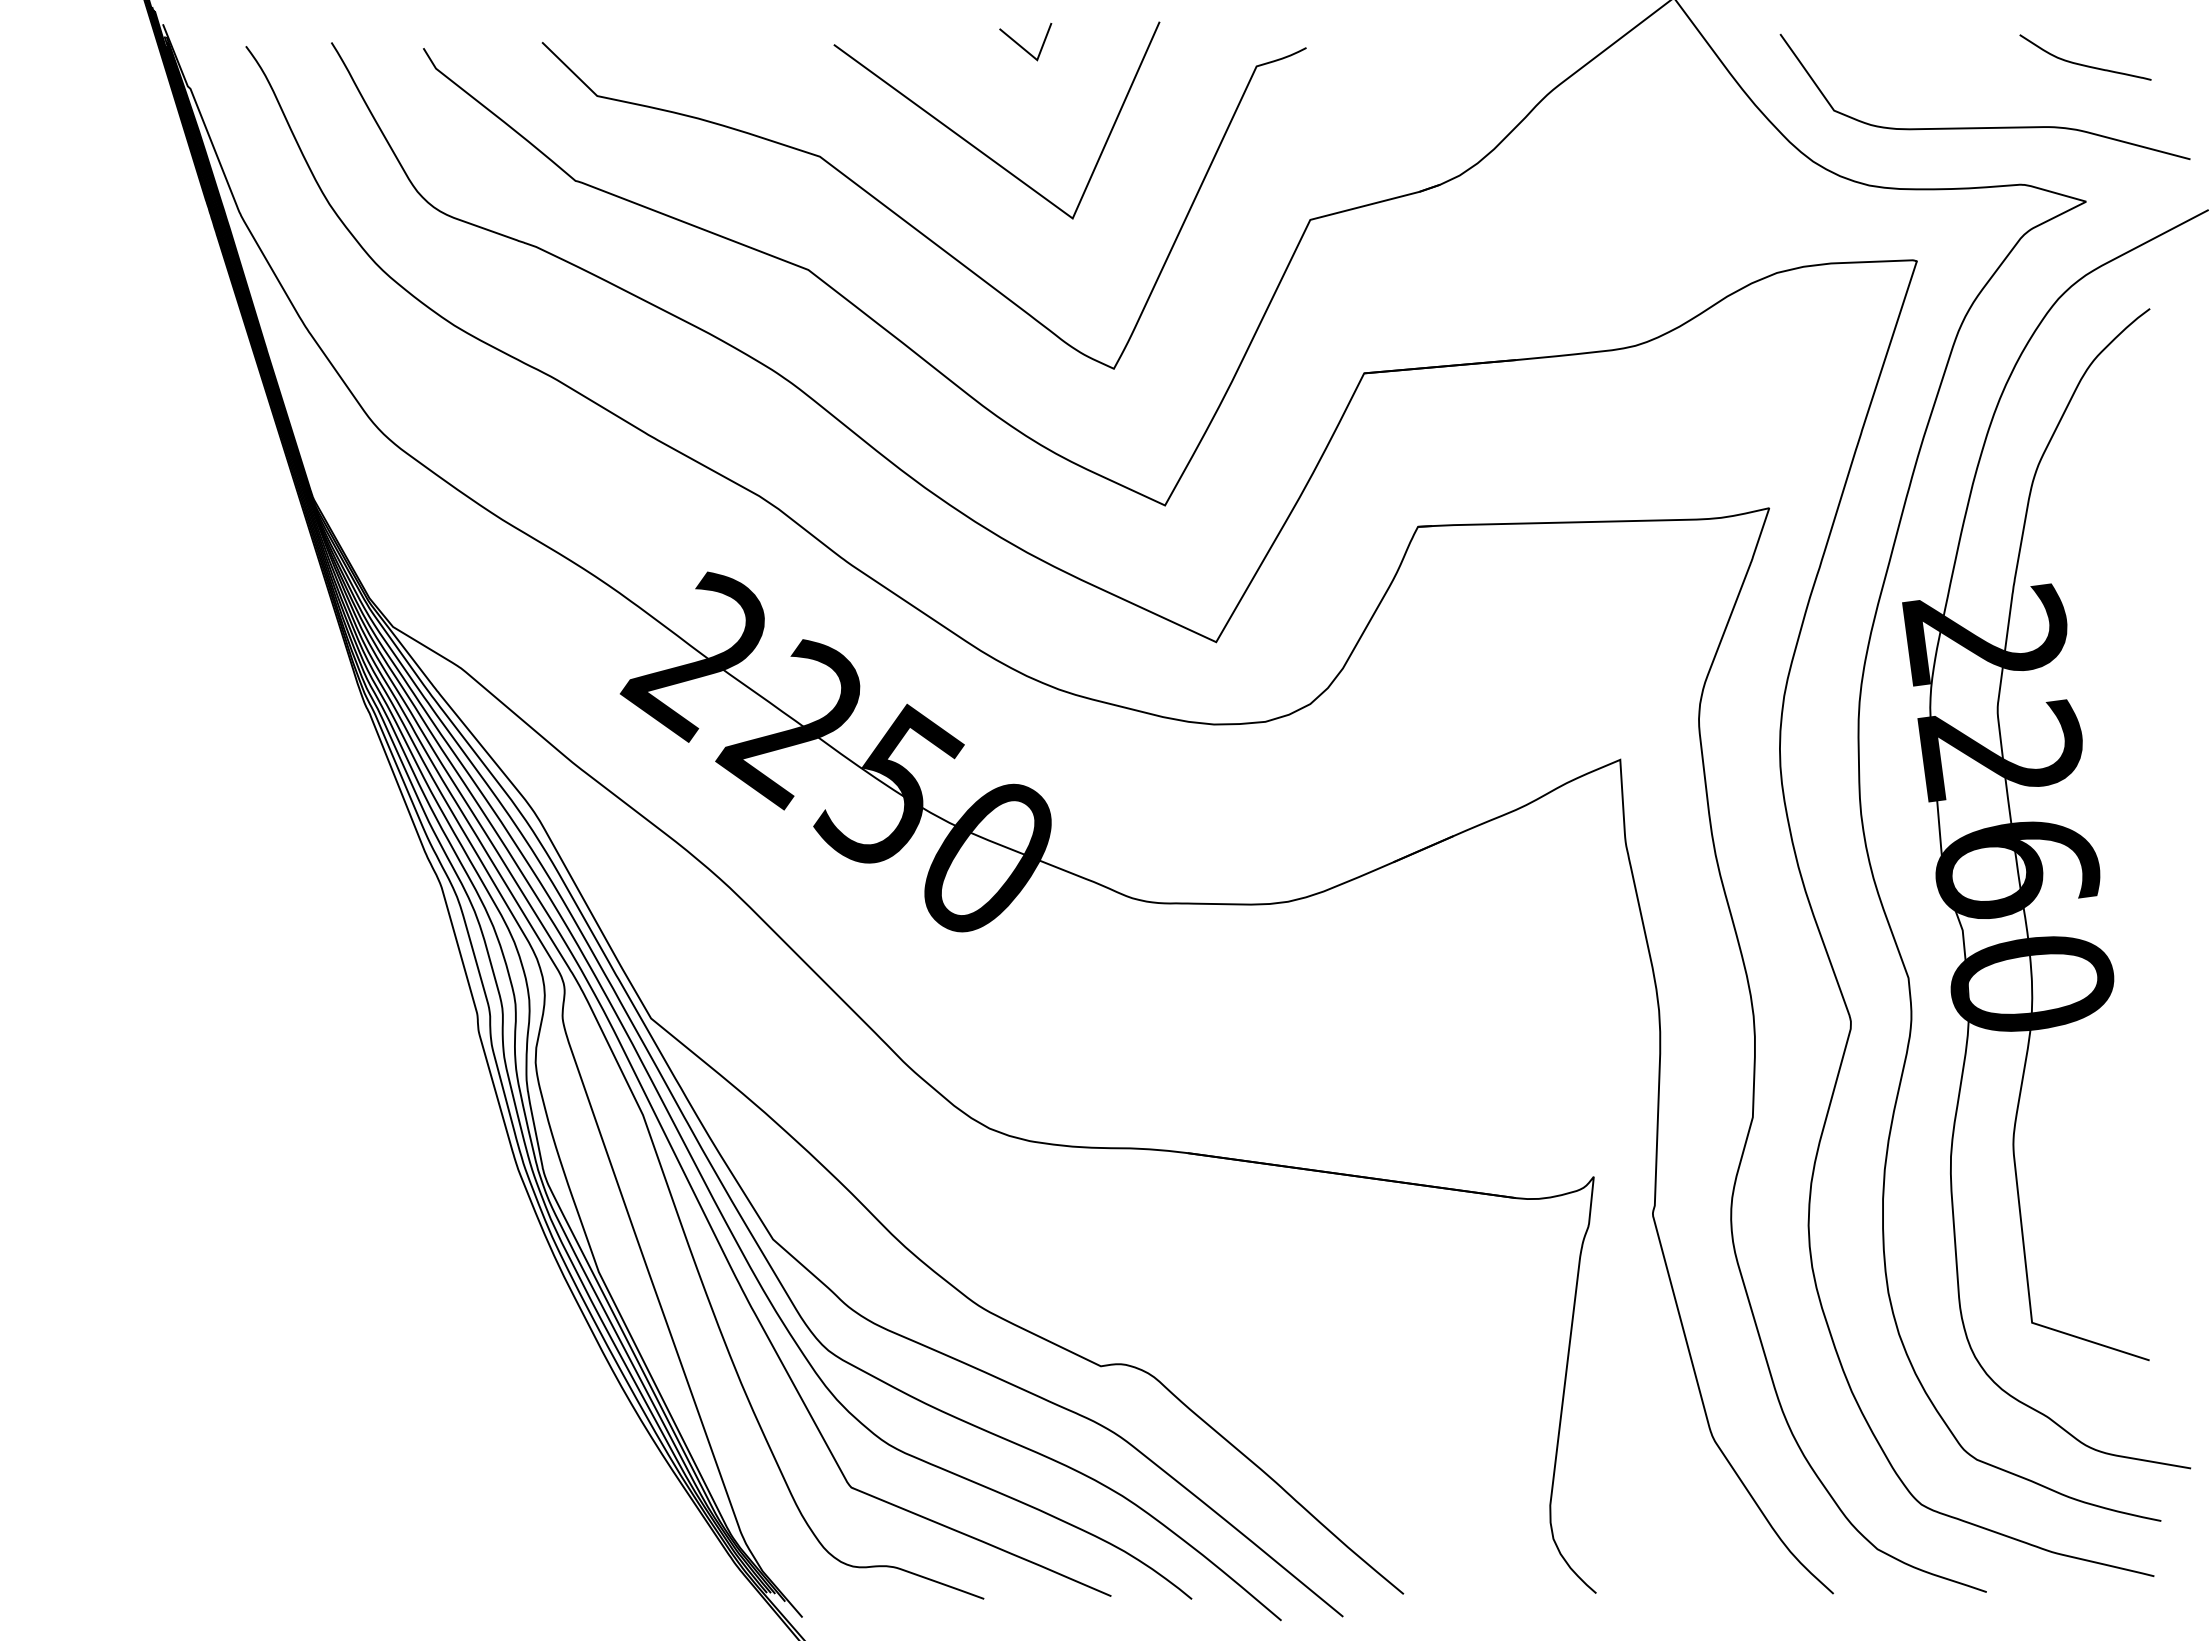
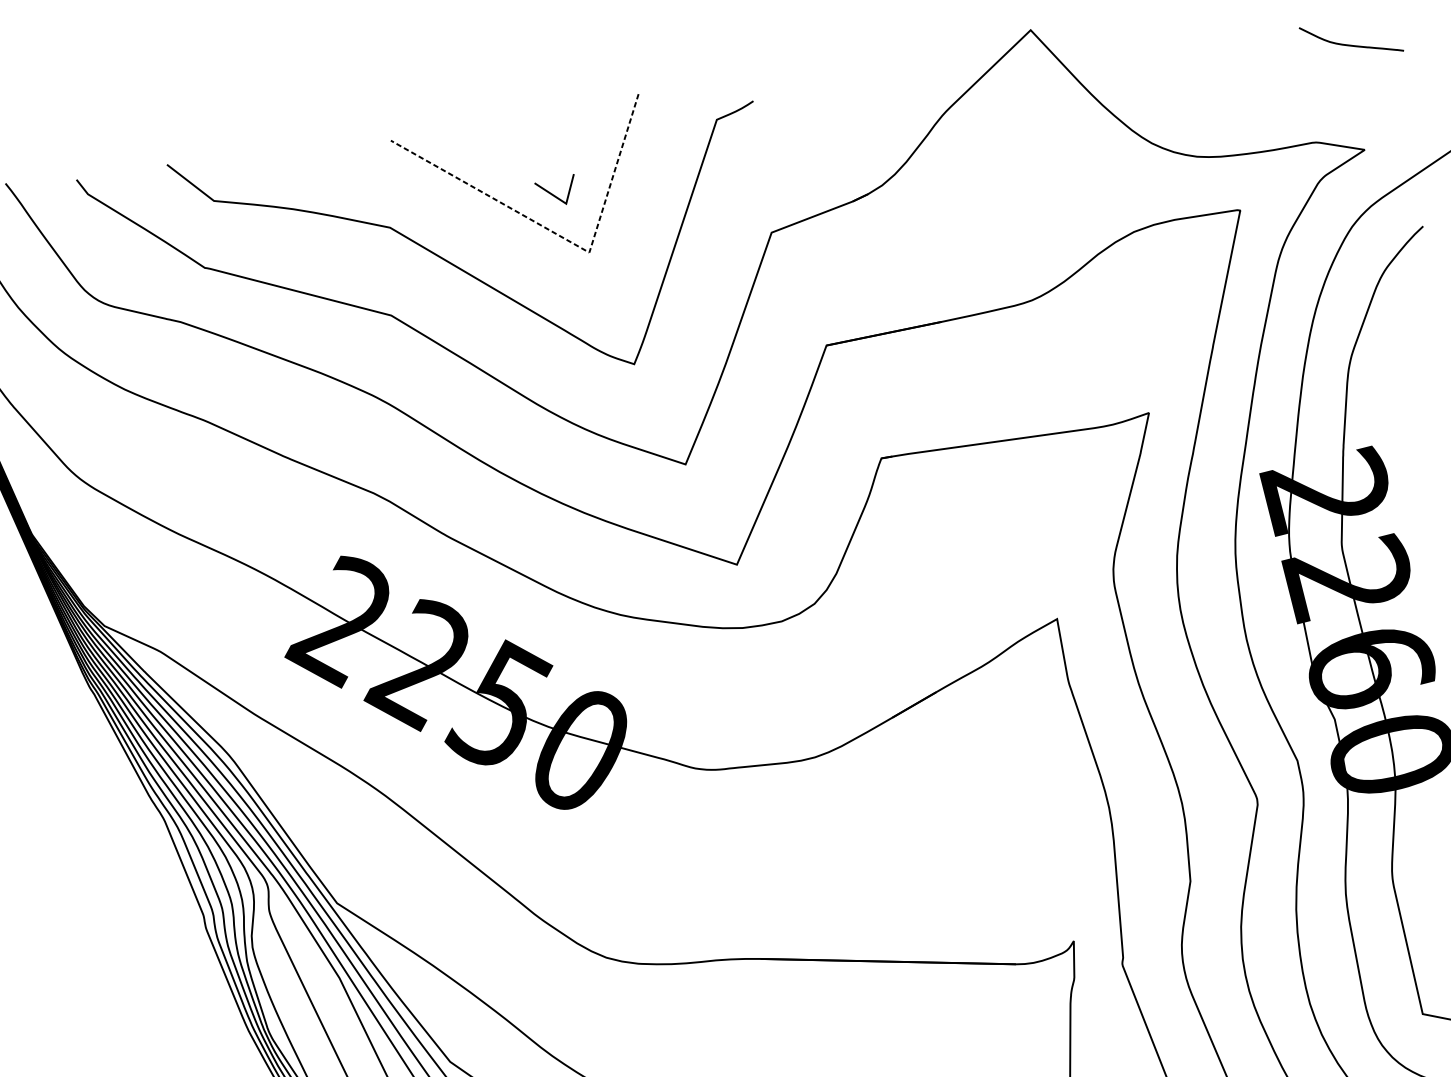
line: (1021, 45) -> (552, 193), moved
curve: (1984, 127) -> (1280, 102), removed
line: (1040, 195) -> (562, 237), solid -> dashed

